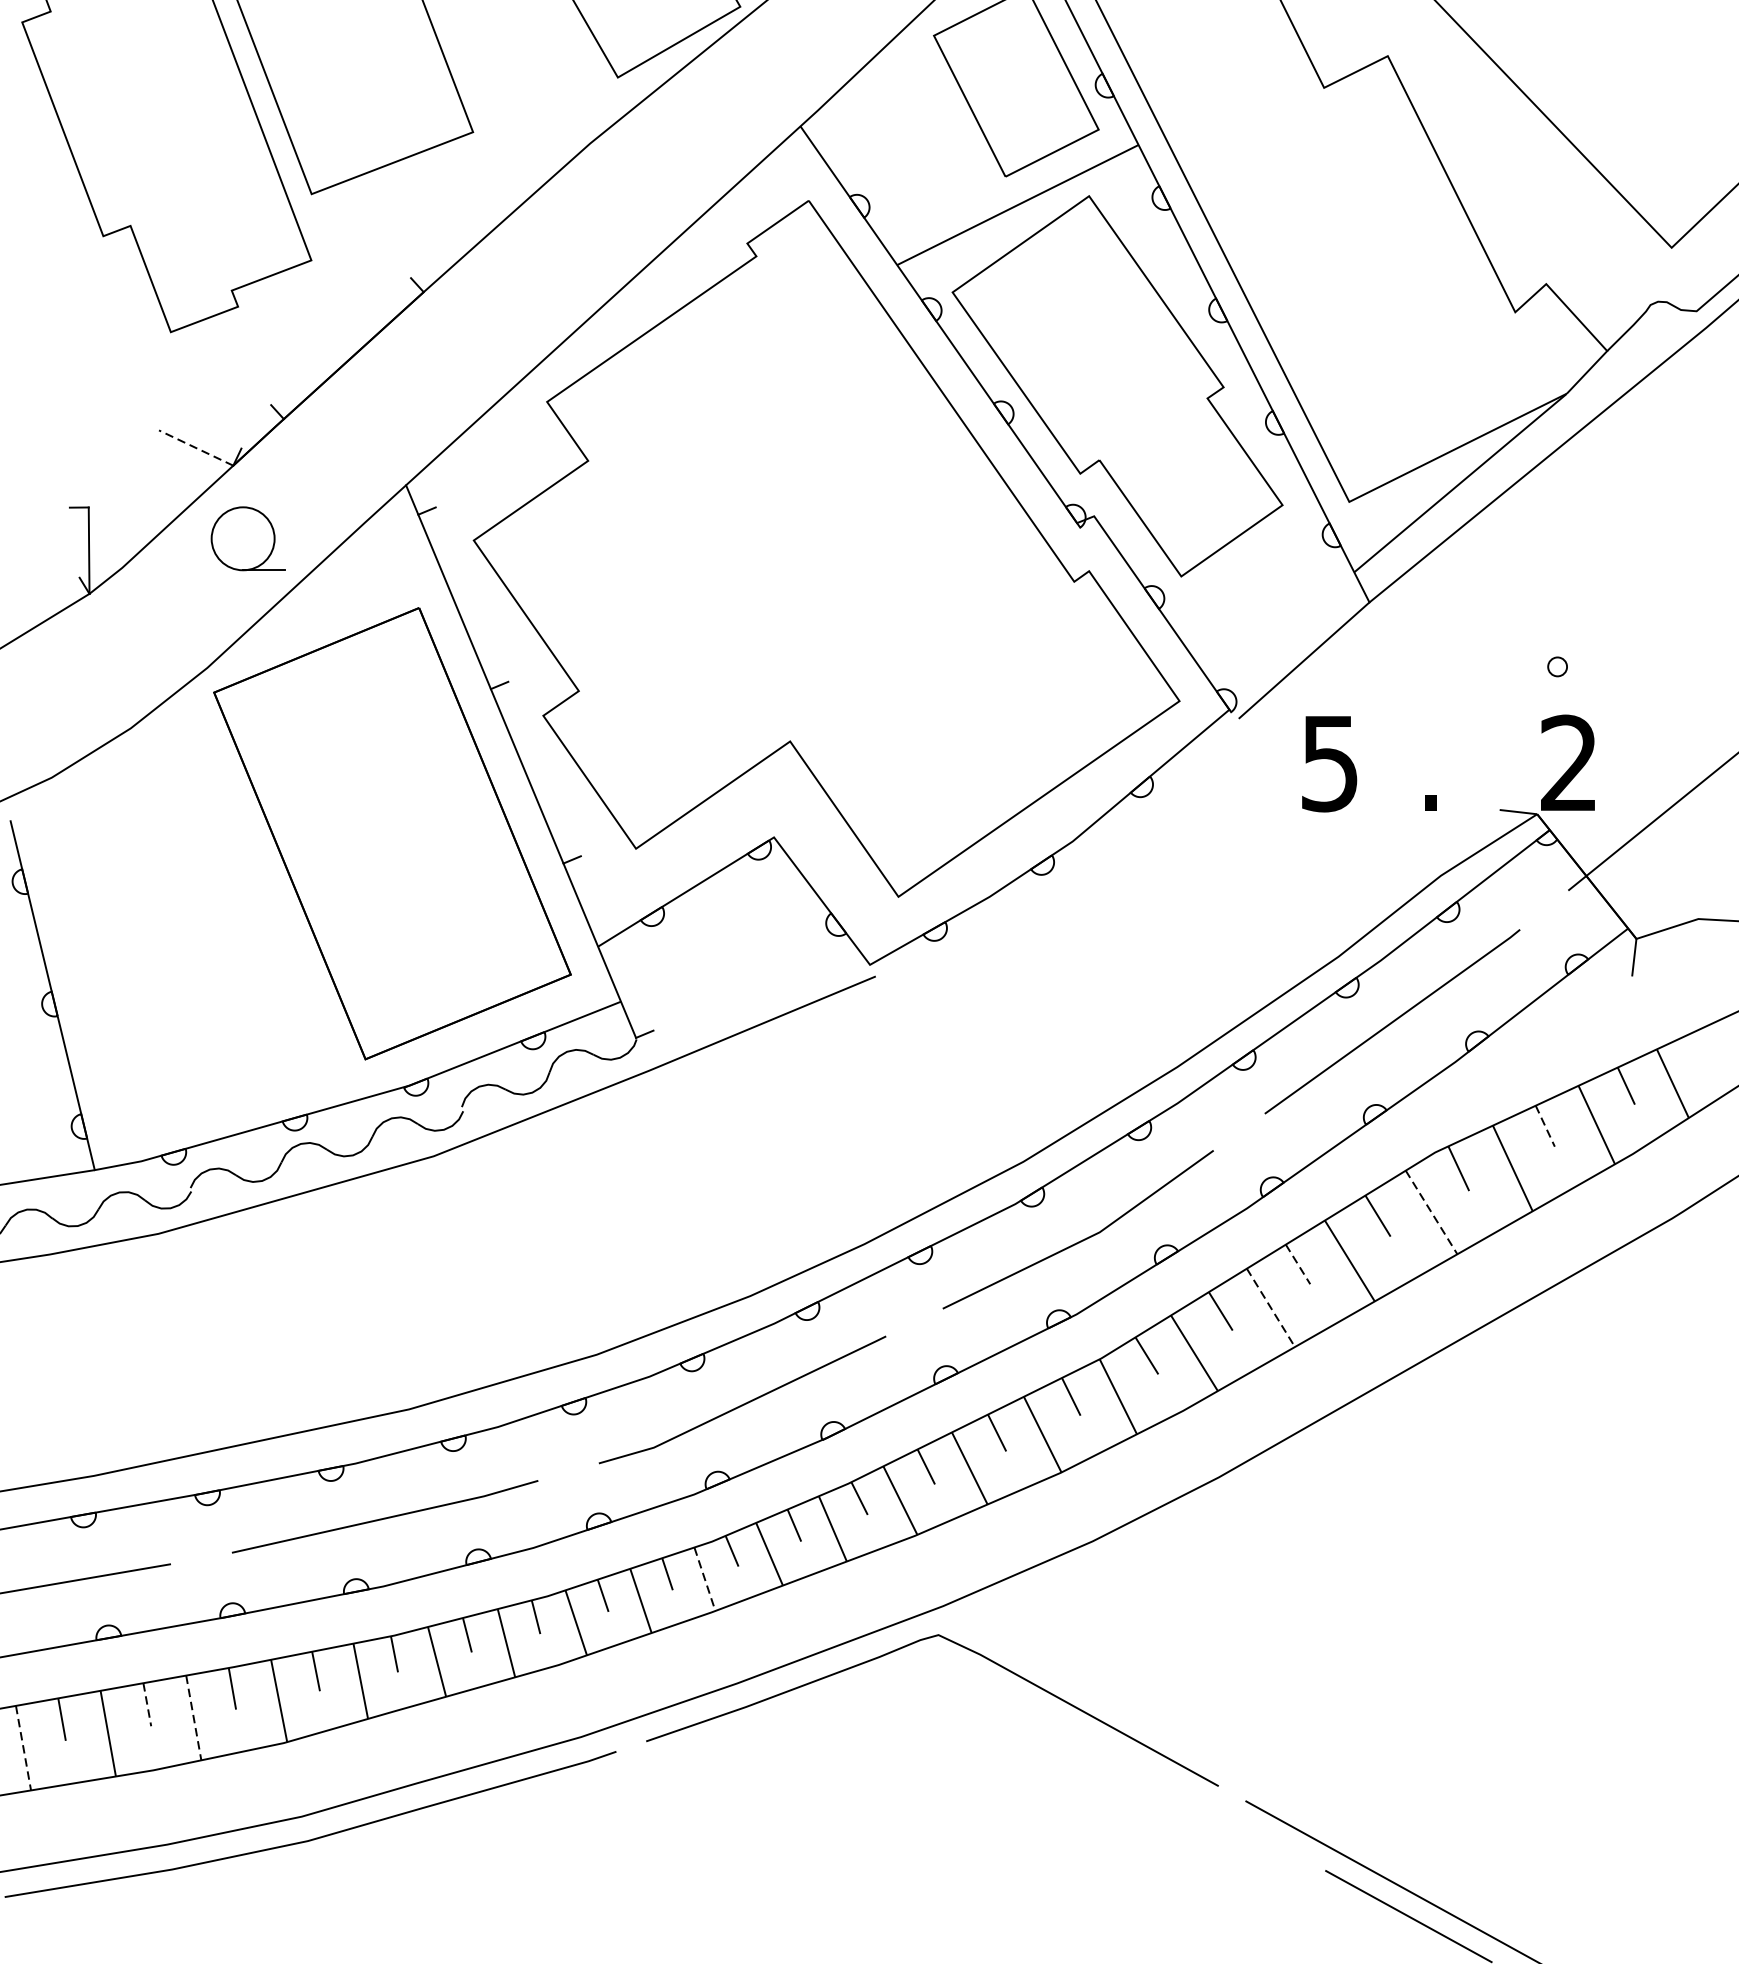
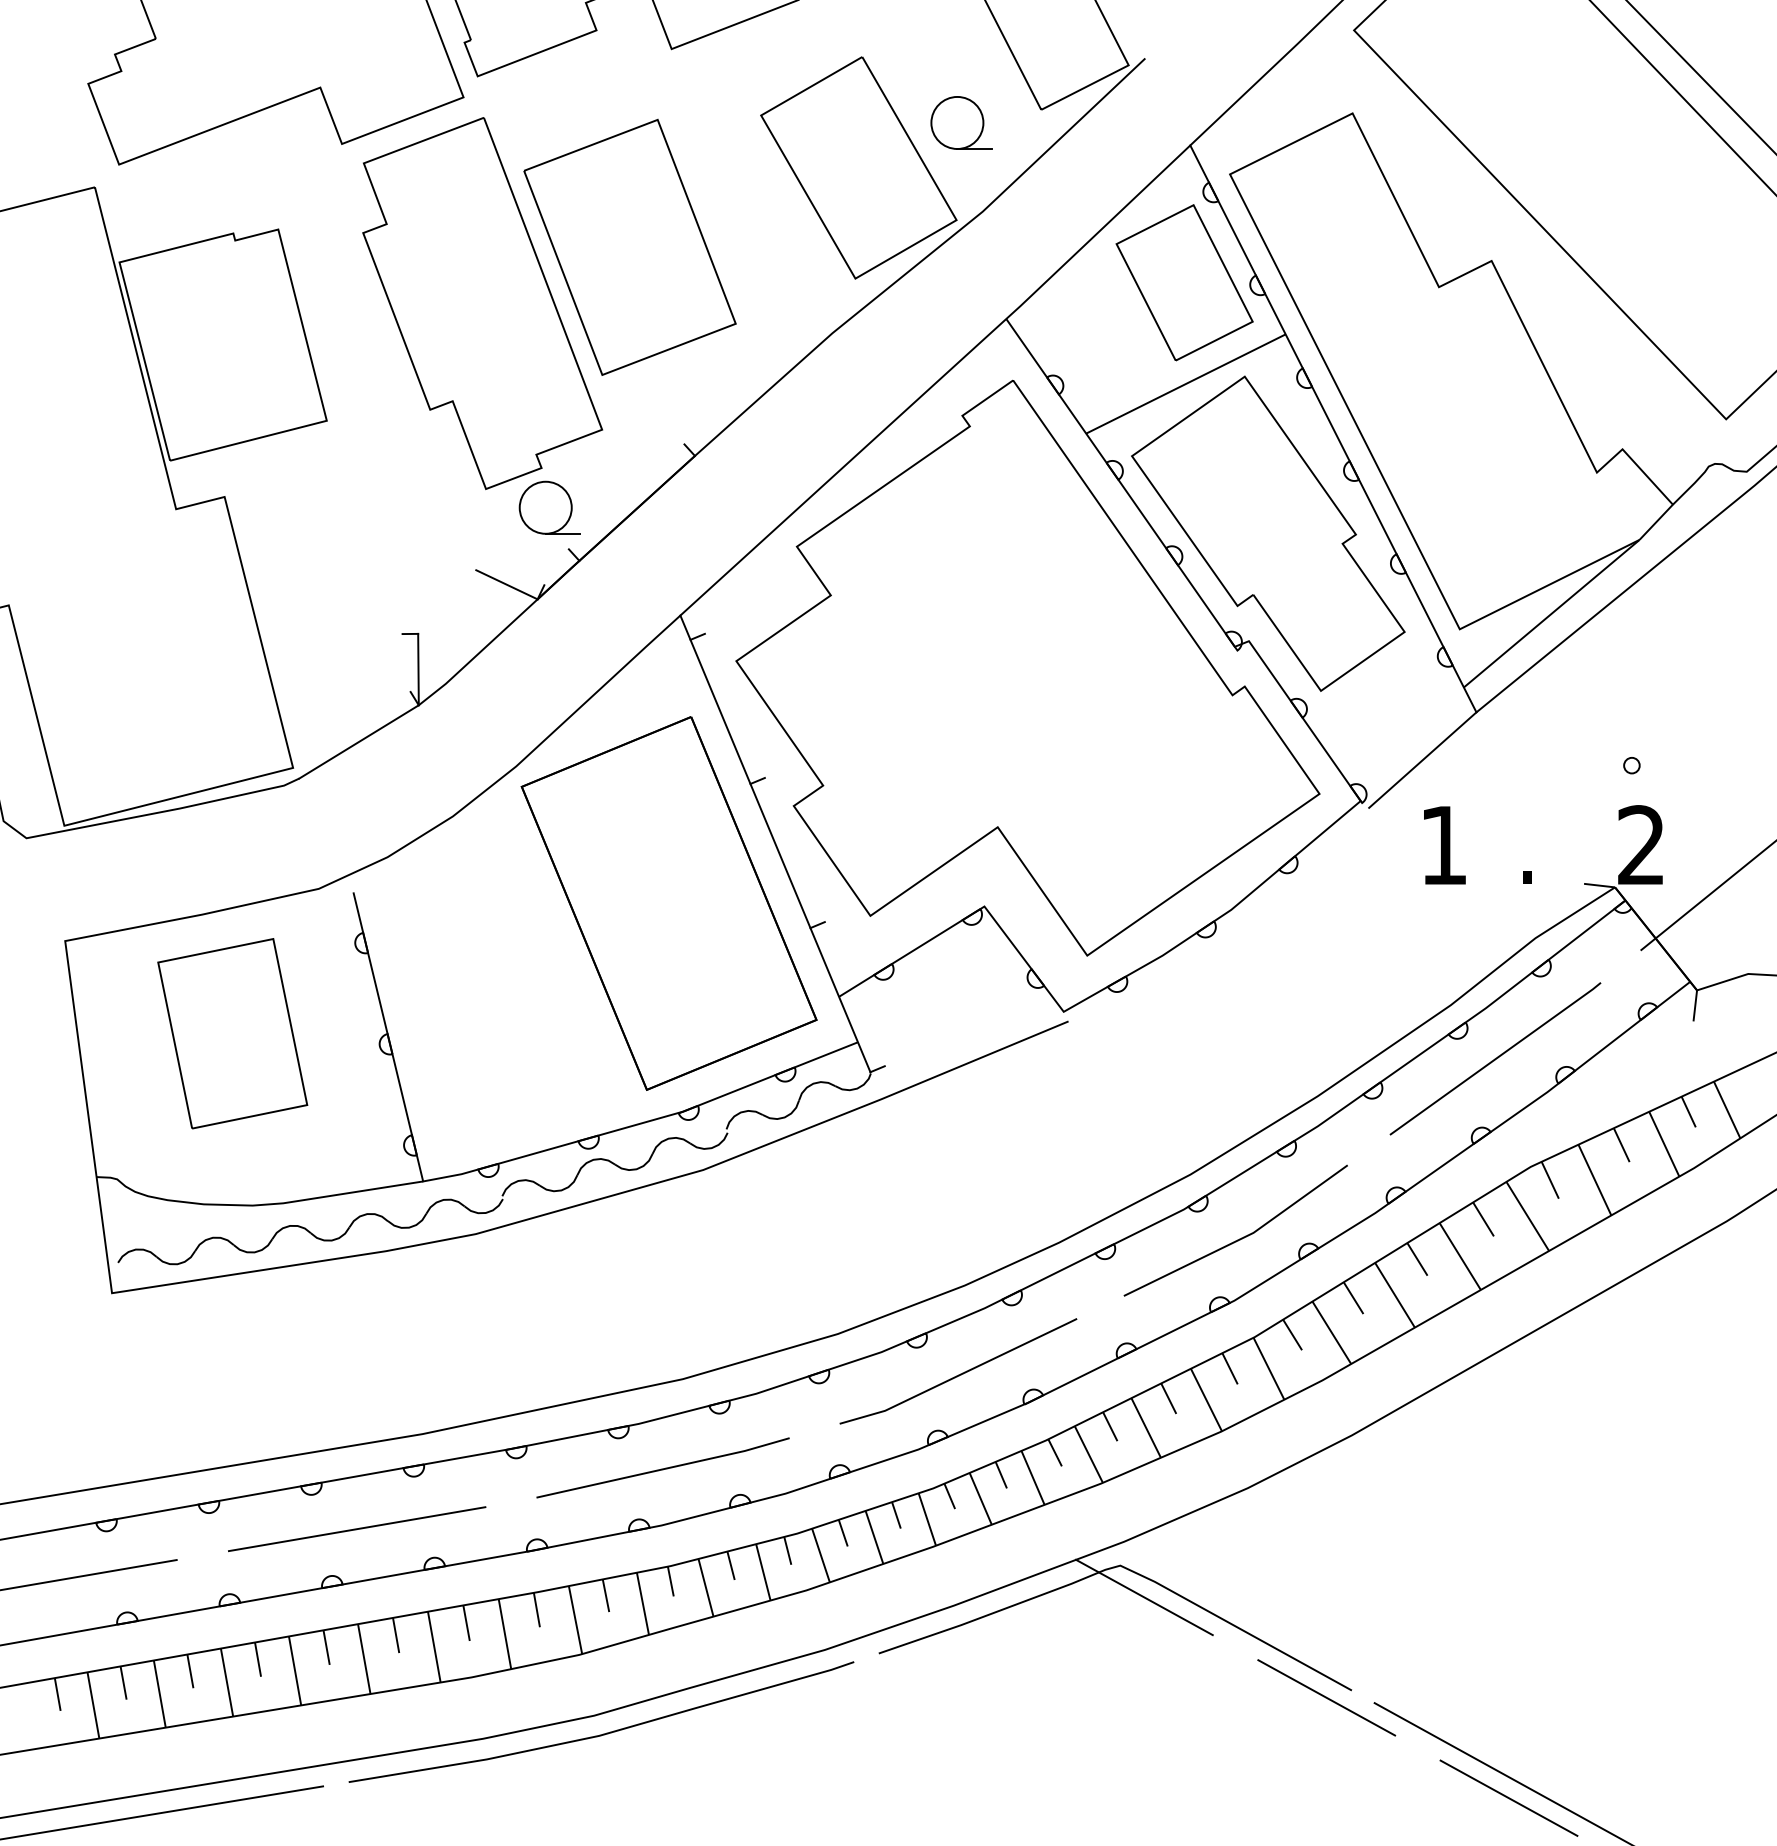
line: (195, 447) -> (506, 584), dashed -> solid
part: (247, 538) -> (549, 507), moved
text: (1329, 763) -> (1443, 845), 5 -> 1
line: (1545, 1126) -> (1621, 1145), dashed -> solid
line: (1431, 1212) -> (1527, 1216), dashed -> solid
line: (1298, 1264) -> (1417, 1259), dashed -> solid
line: (1270, 1308) -> (1394, 1295), dashed -> solid
line: (705, 1579) -> (927, 1519), dashed -> solid
line: (967, 1673) -> (1144, 1597), added
line: (147, 1705) -> (466, 1623), dashed -> solid
line: (193, 1718) -> (504, 1634), dashed -> solid
line: (23, 1748) -> (364, 1659), dashed -> solid
line: (1188, 1794) -> (1326, 1697), added

